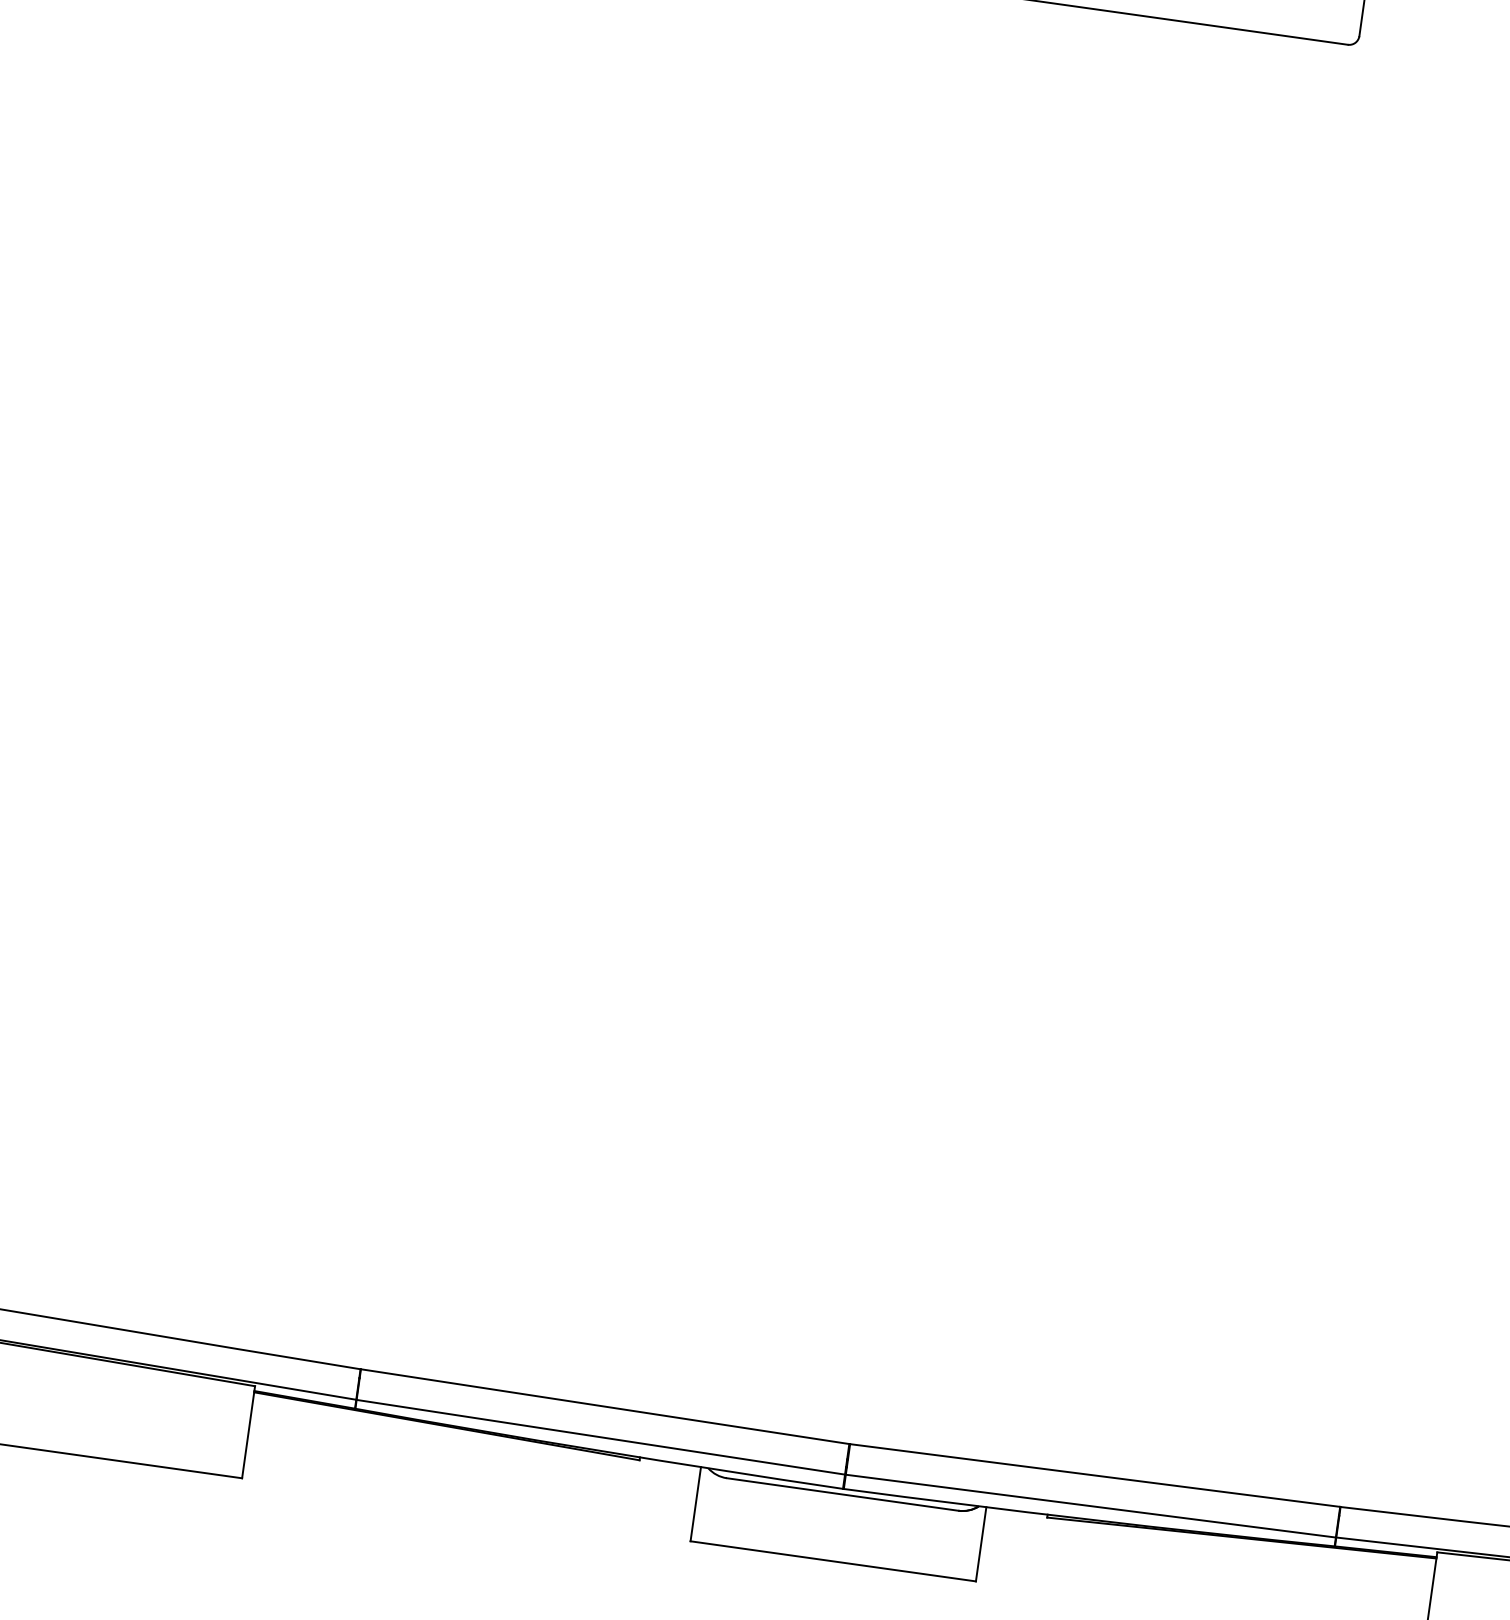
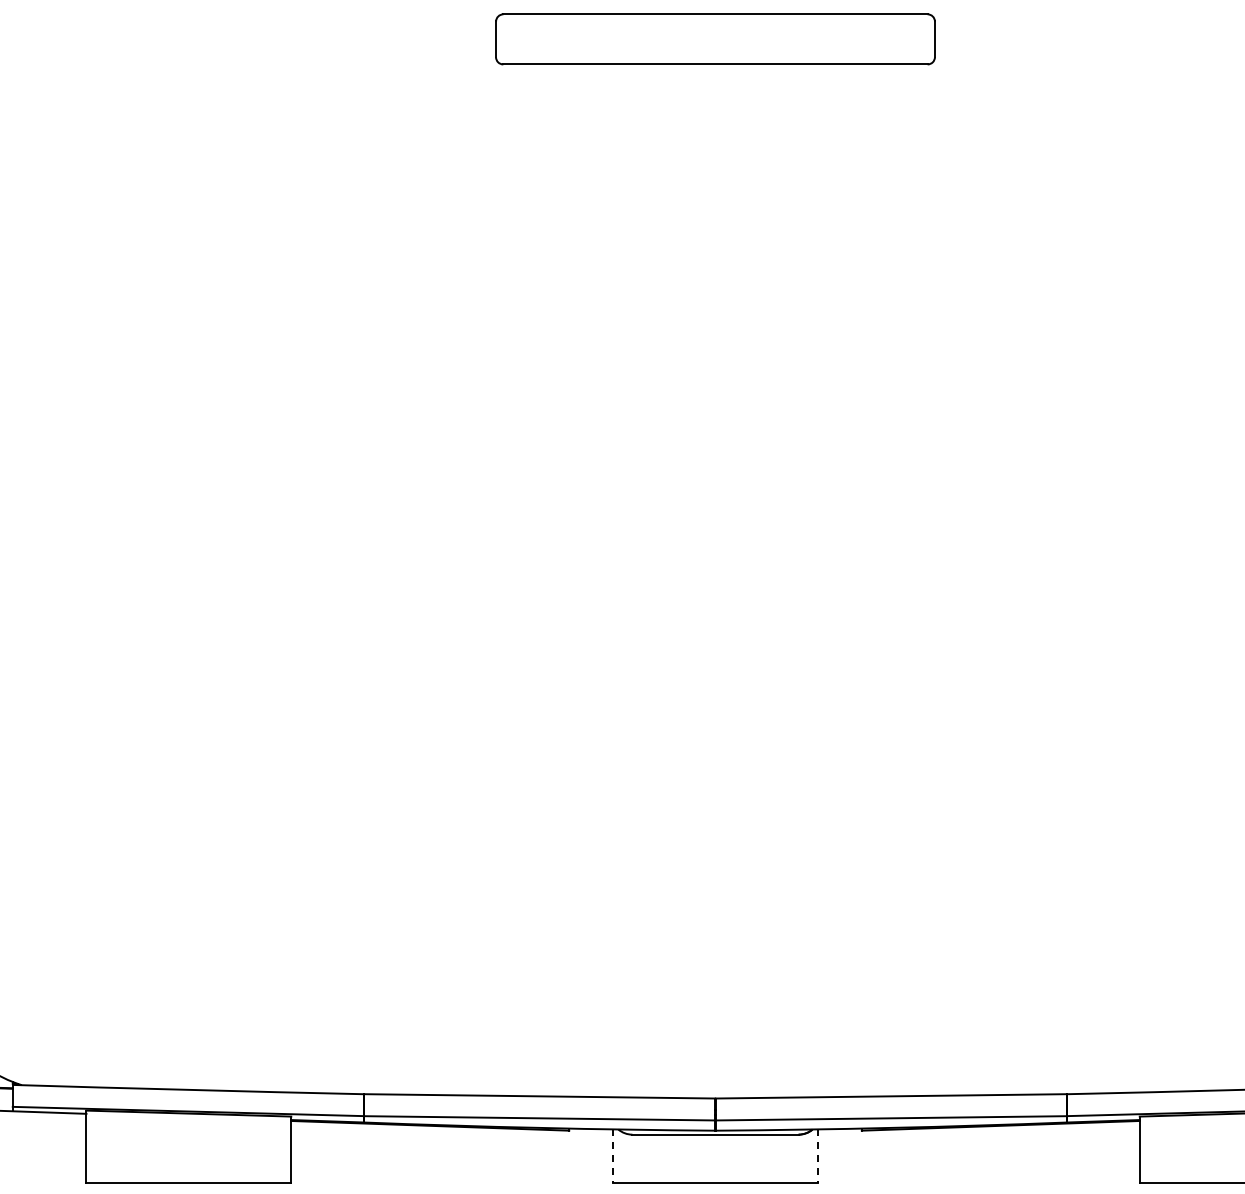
line: (696, 1504) -> (613, 1156), solid -> dashed
line: (980, 1544) -> (817, 1156), solid -> dashed

